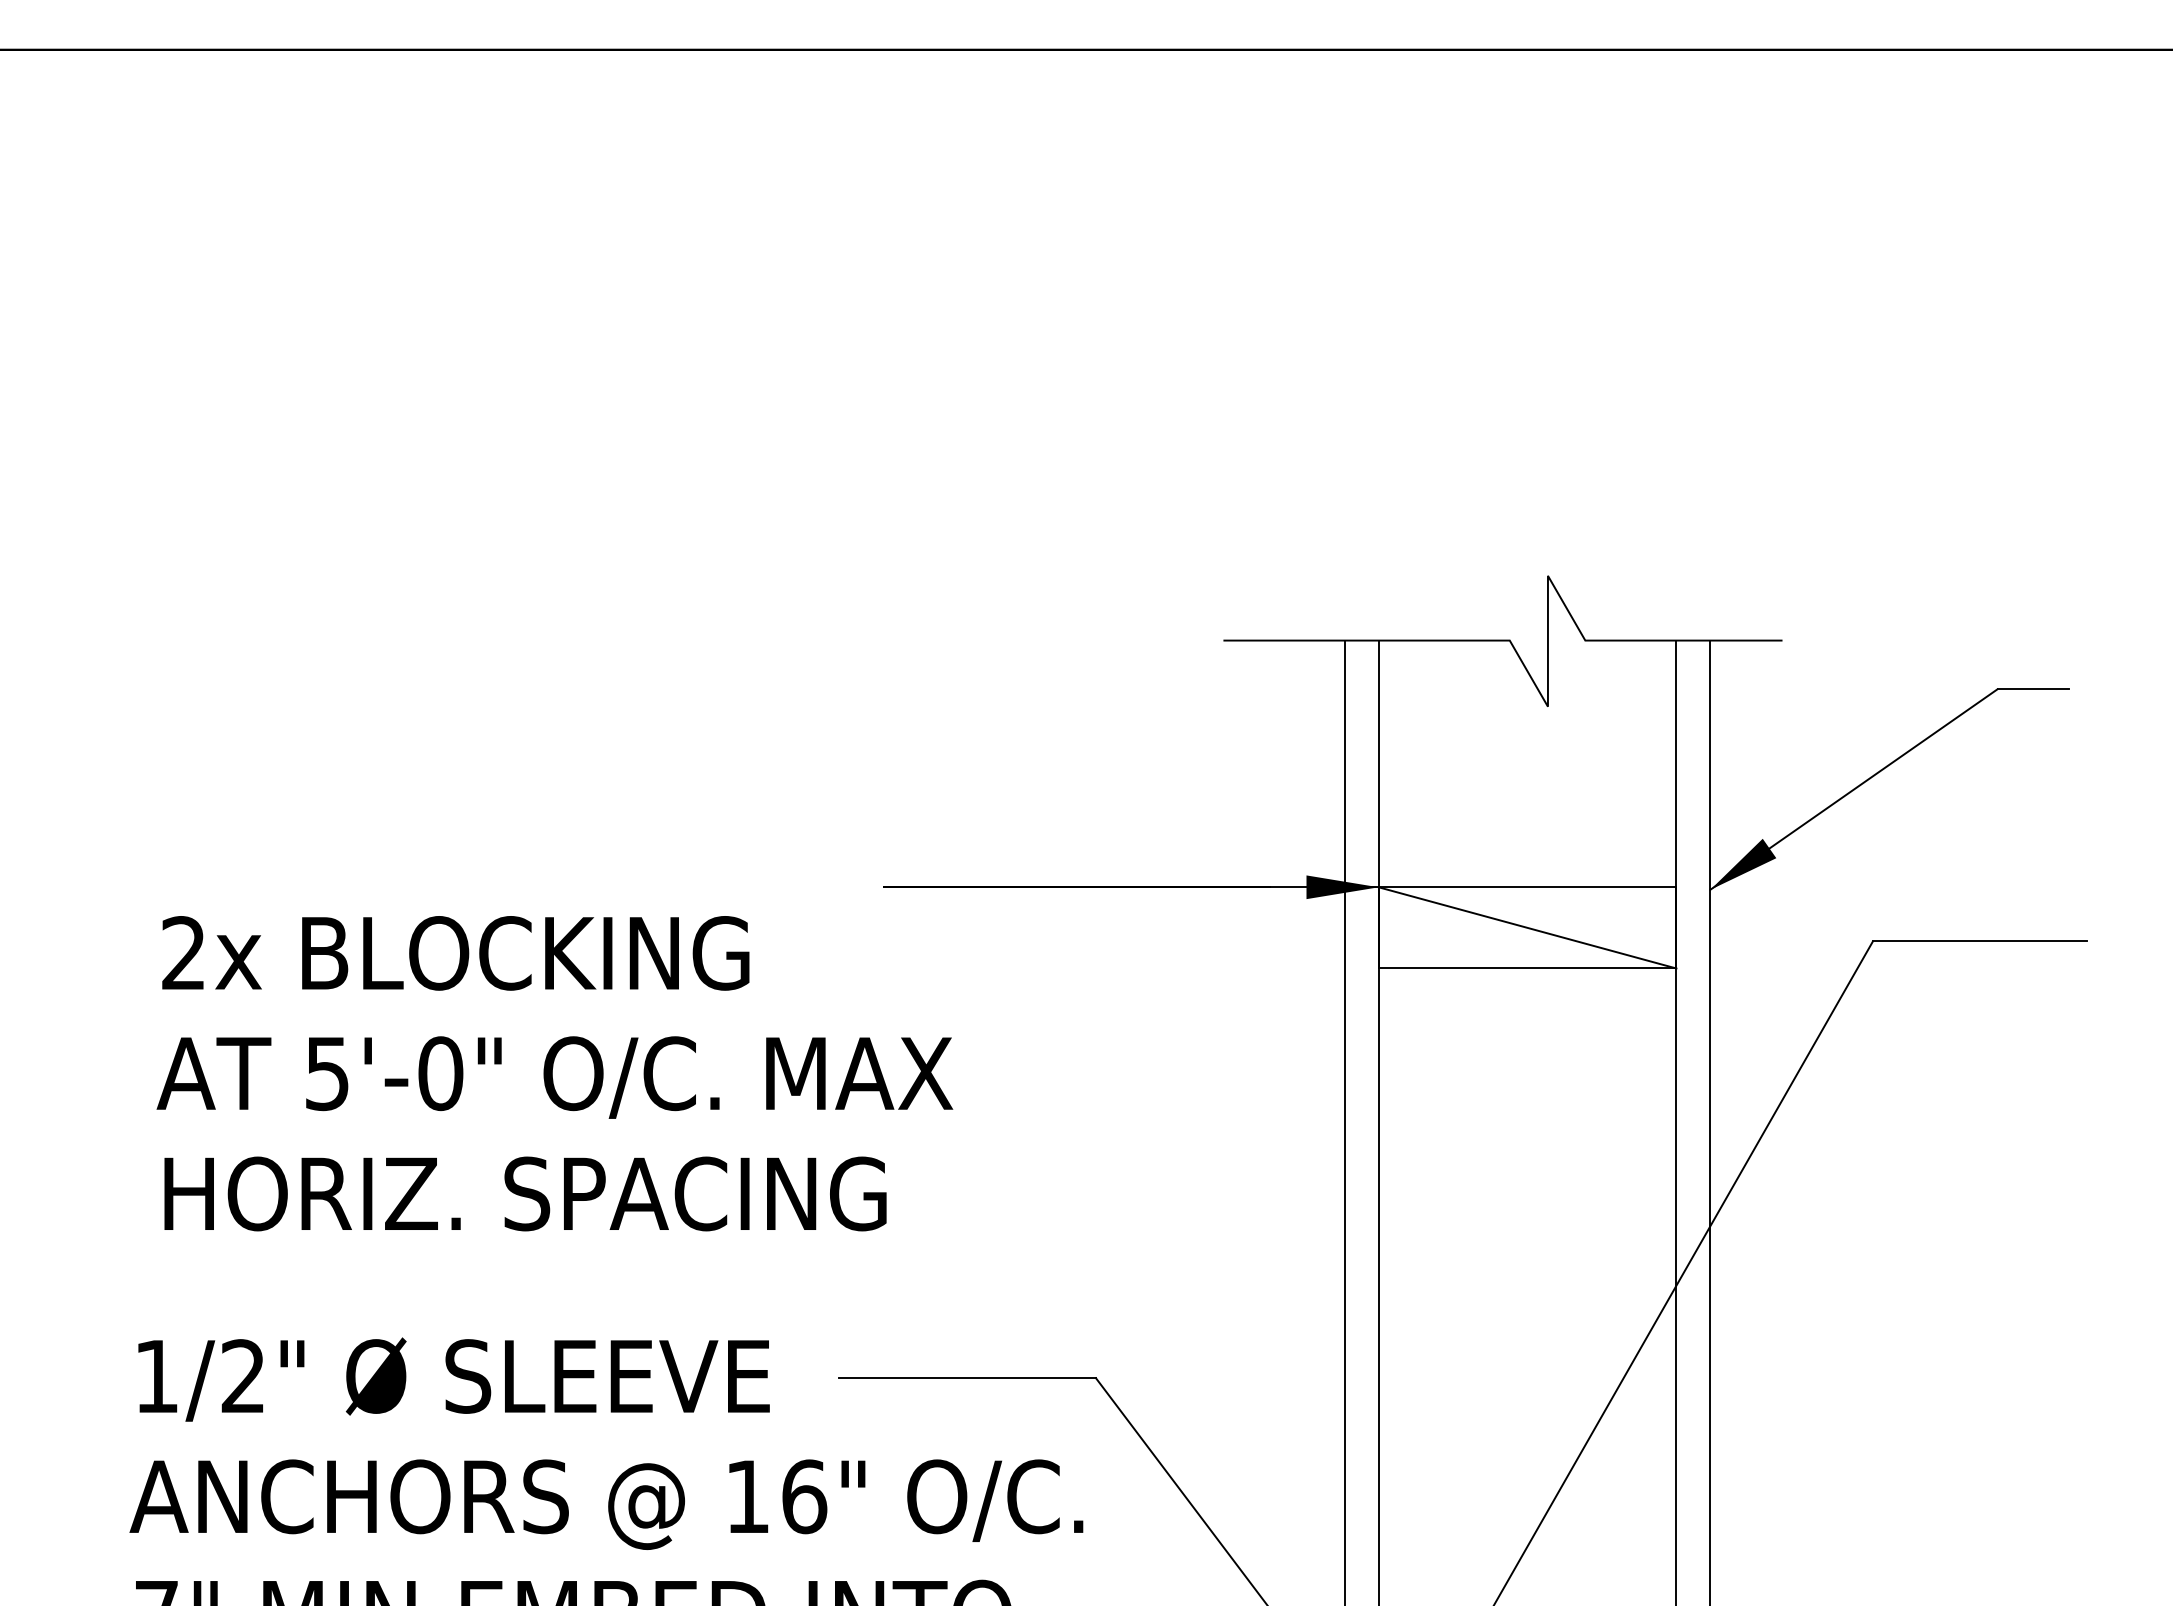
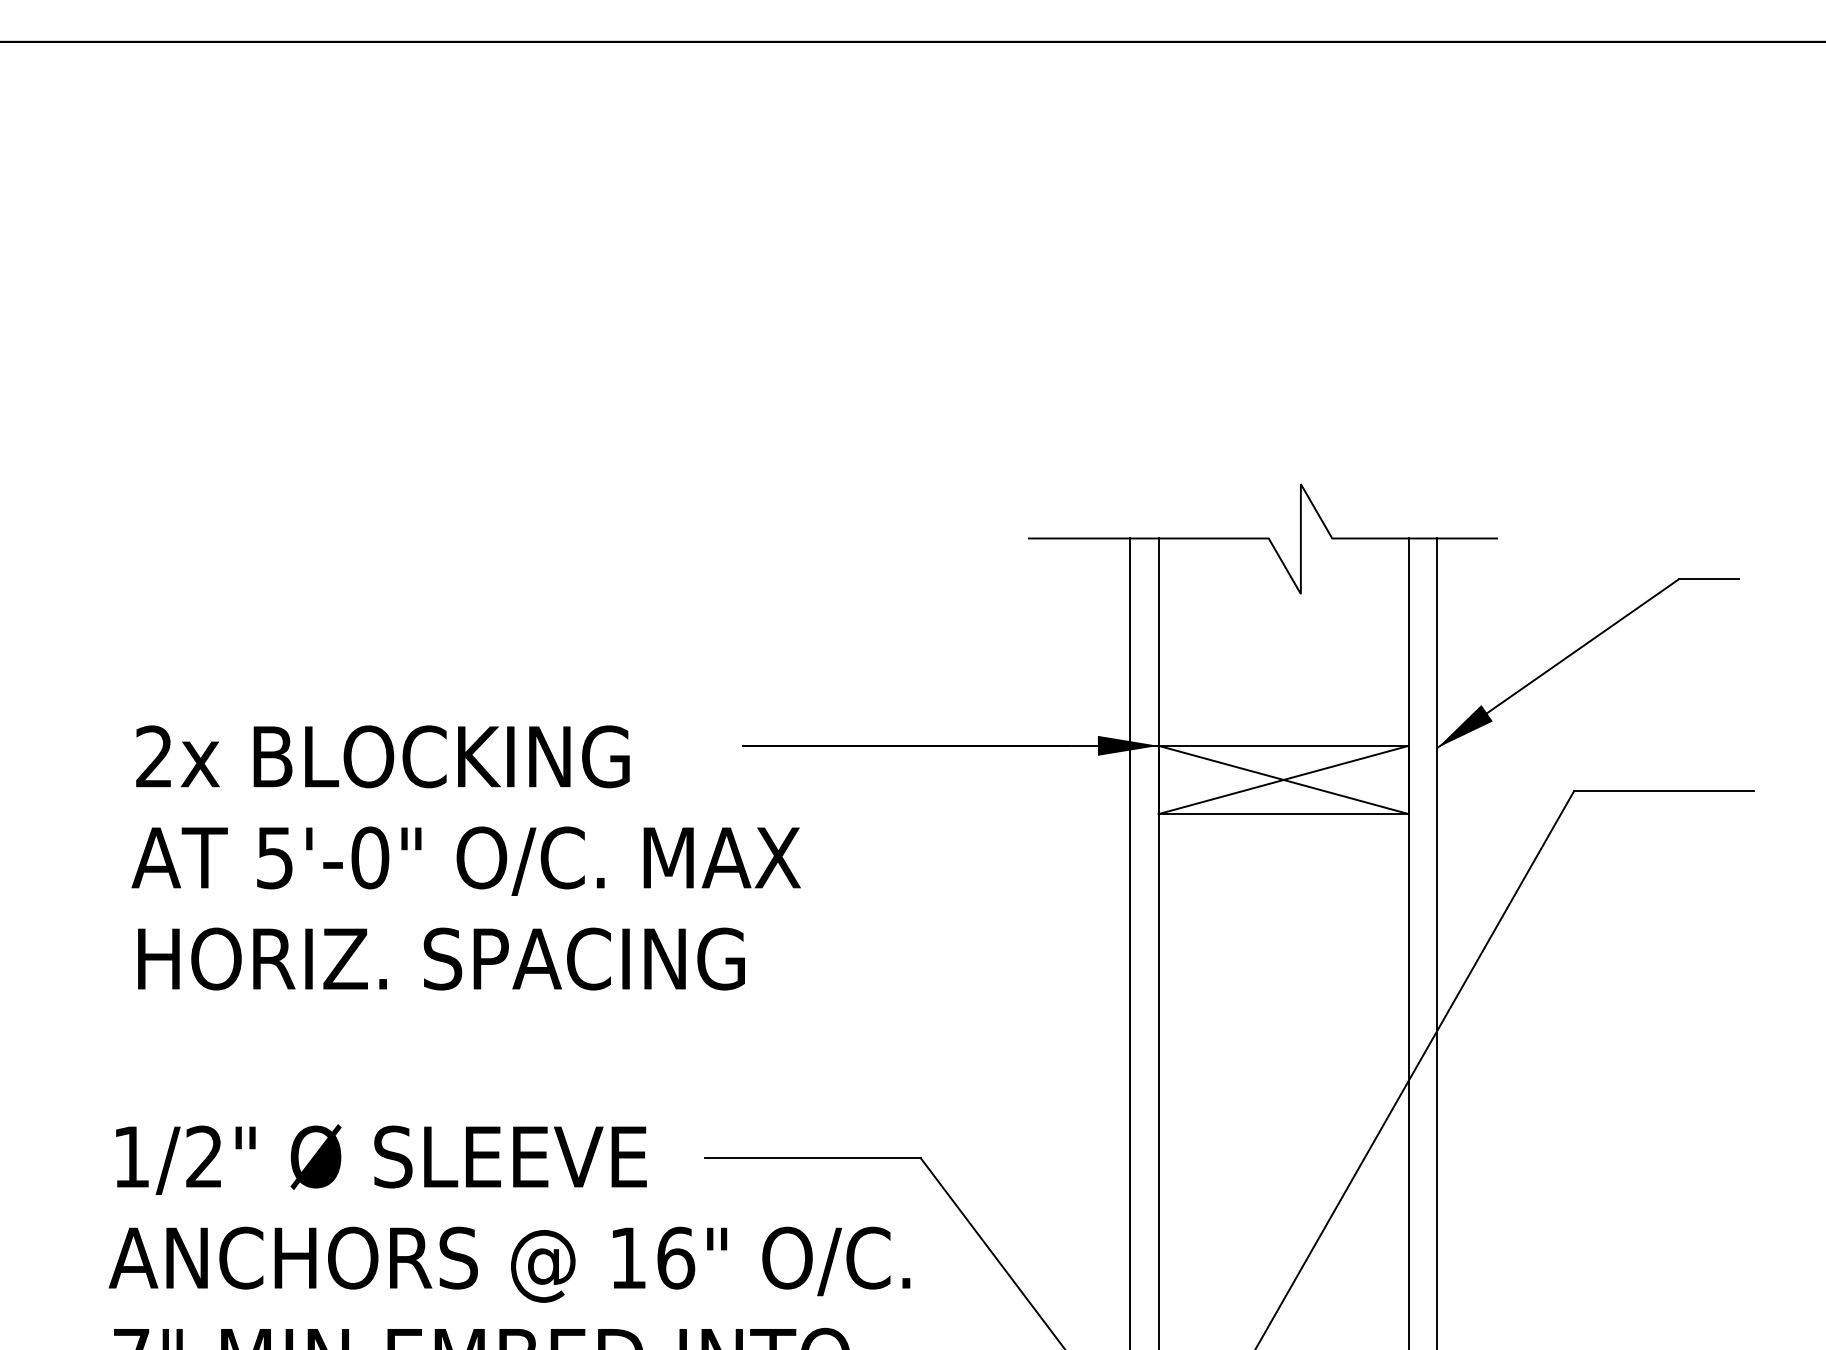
line: (1527, 927) -> (1283, 779), added
text: (554, 1073) -> (465, 857), moved

